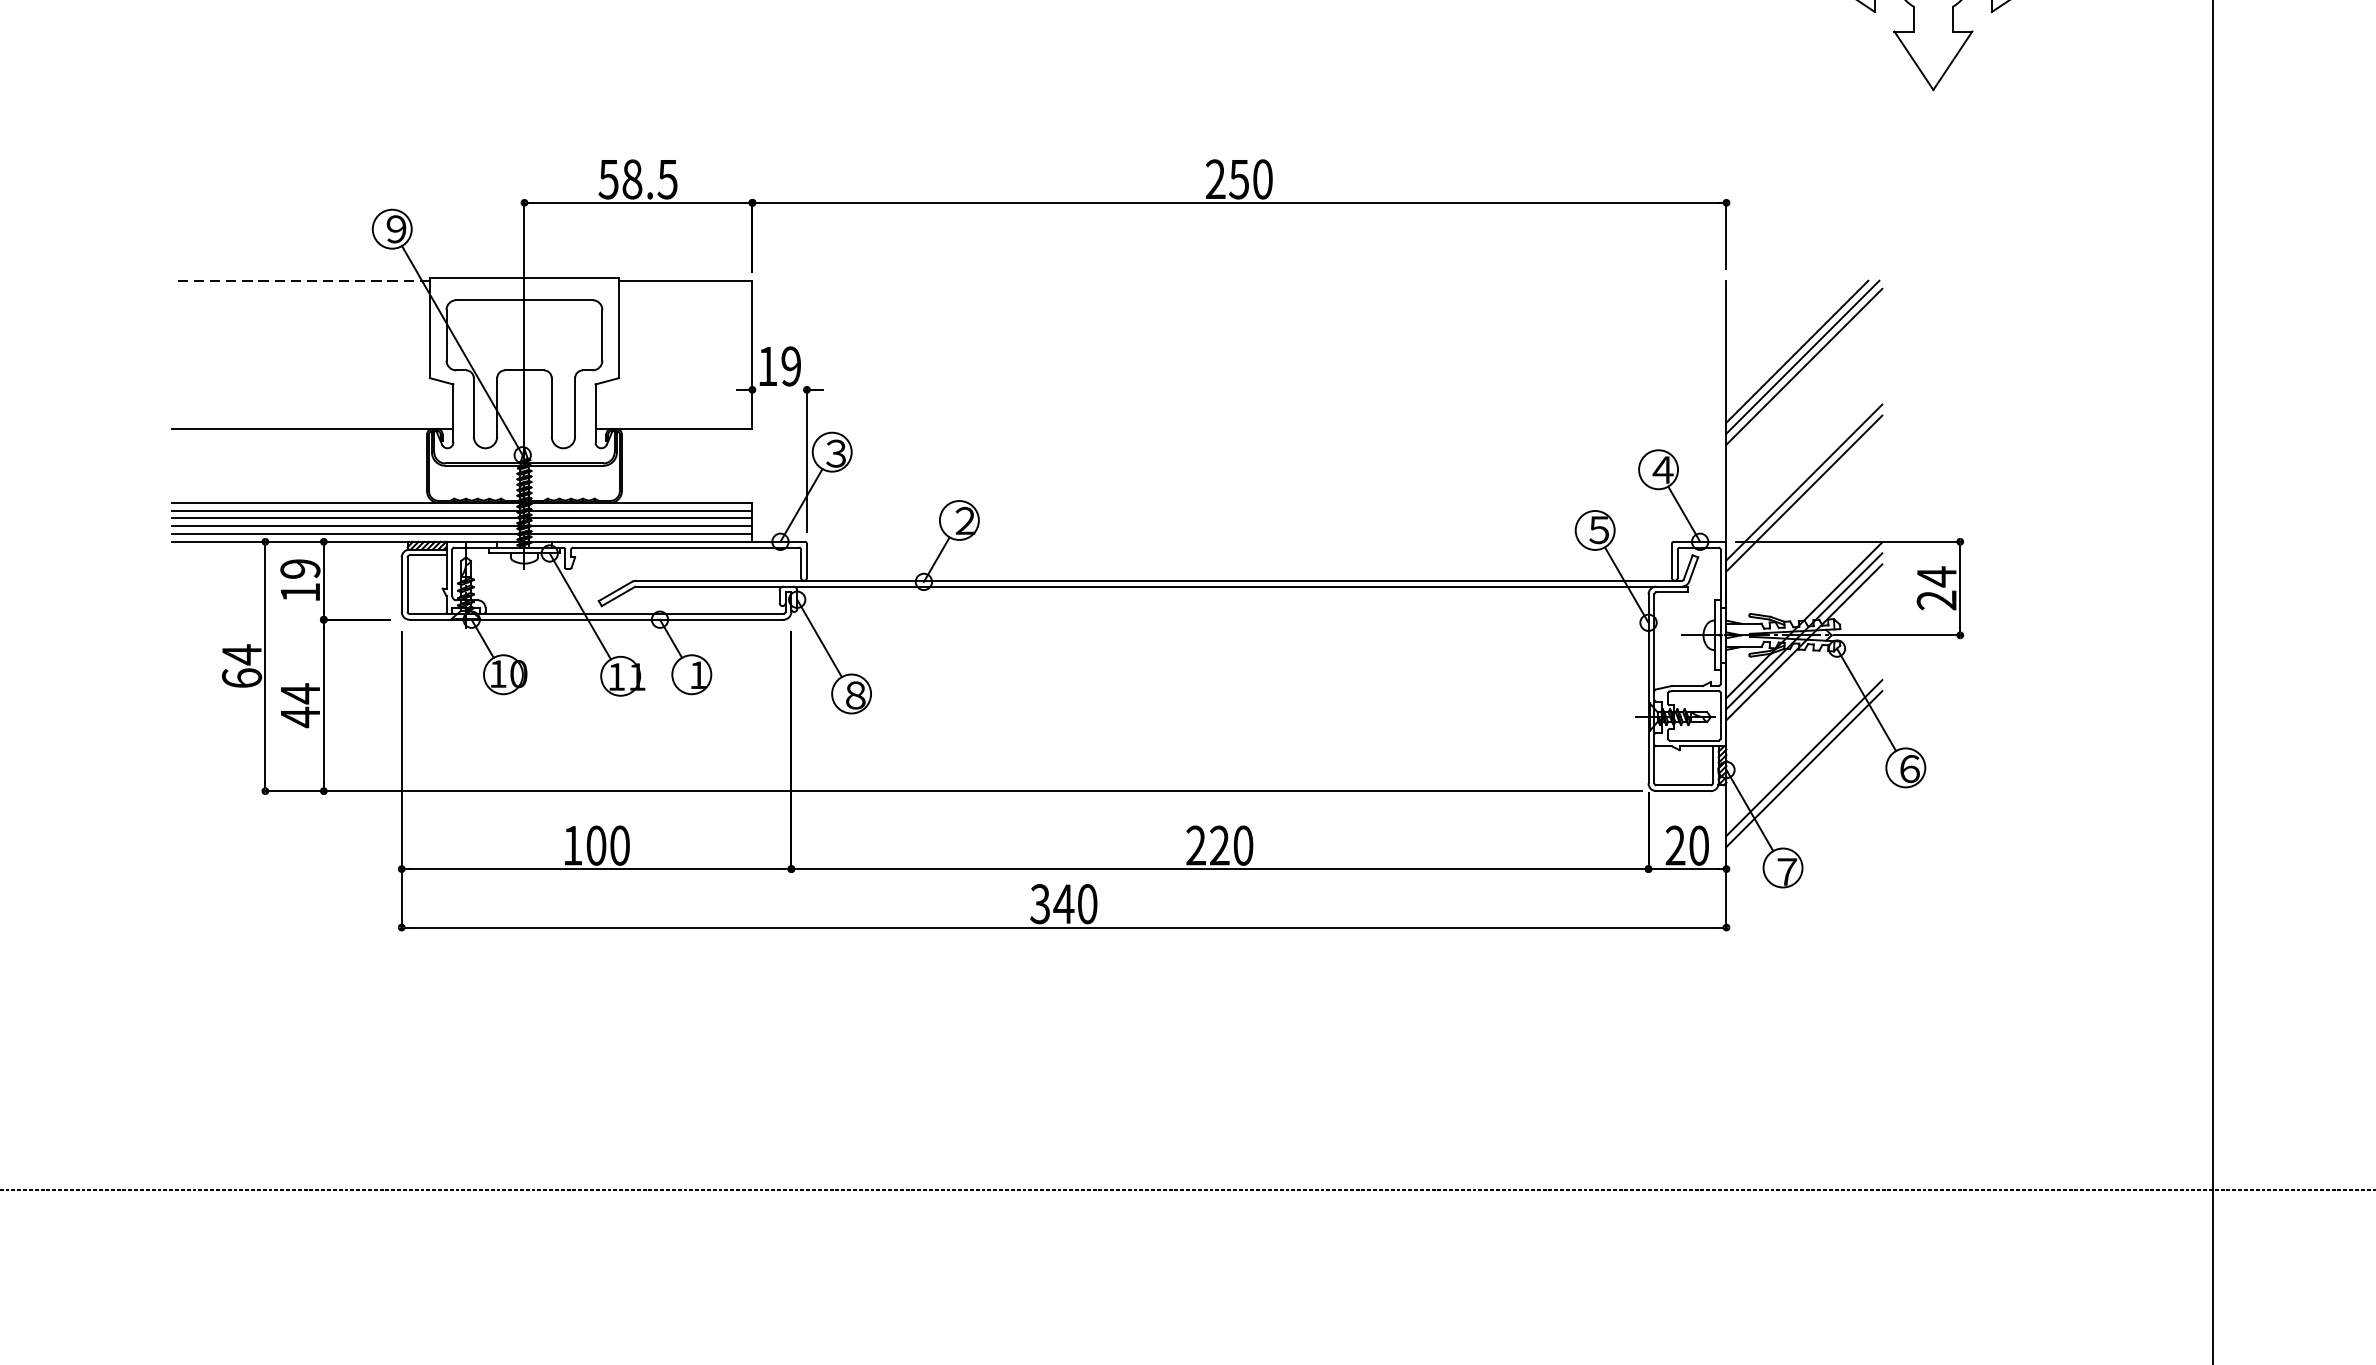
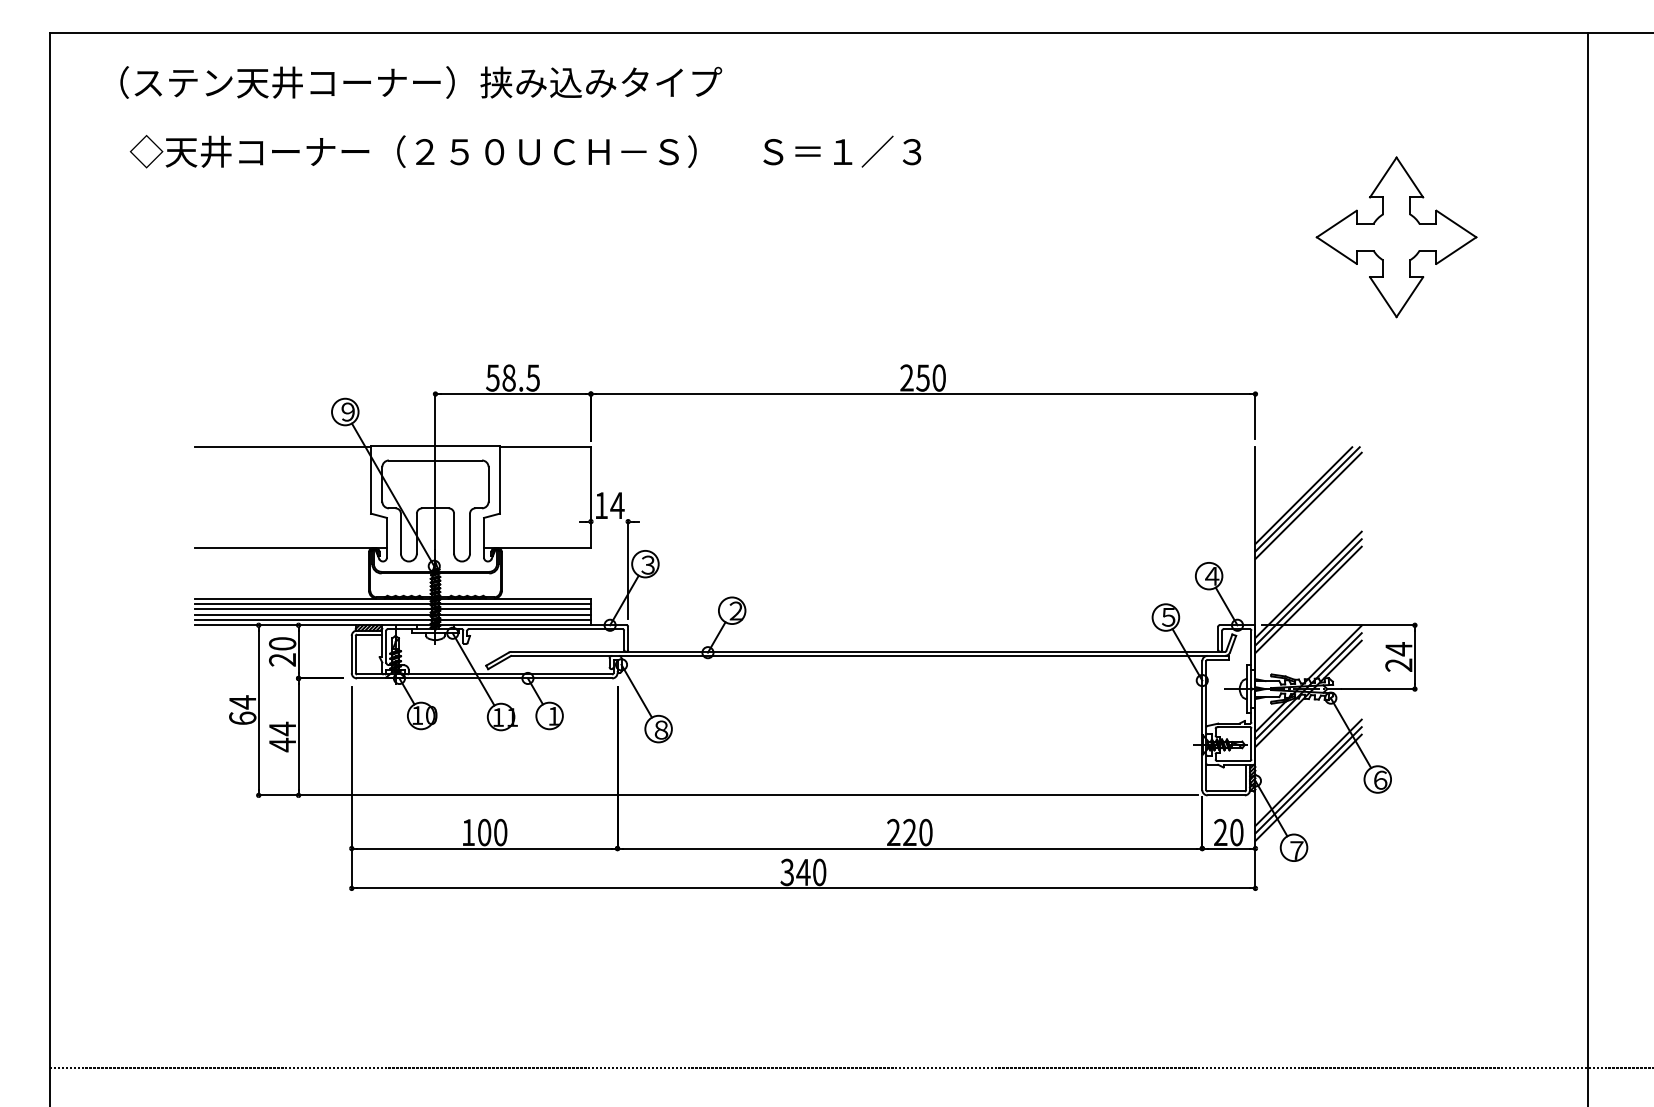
line: (300, 281) -> (282, 447), dashed -> solid
text: (791, 366) -> (617, 505), 19 -> 14
line: (1804, 503) -> (1308, 599), added
text: (300, 580) -> (282, 651), 19 -> 20
line: (1804, 779) -> (1308, 787), added

